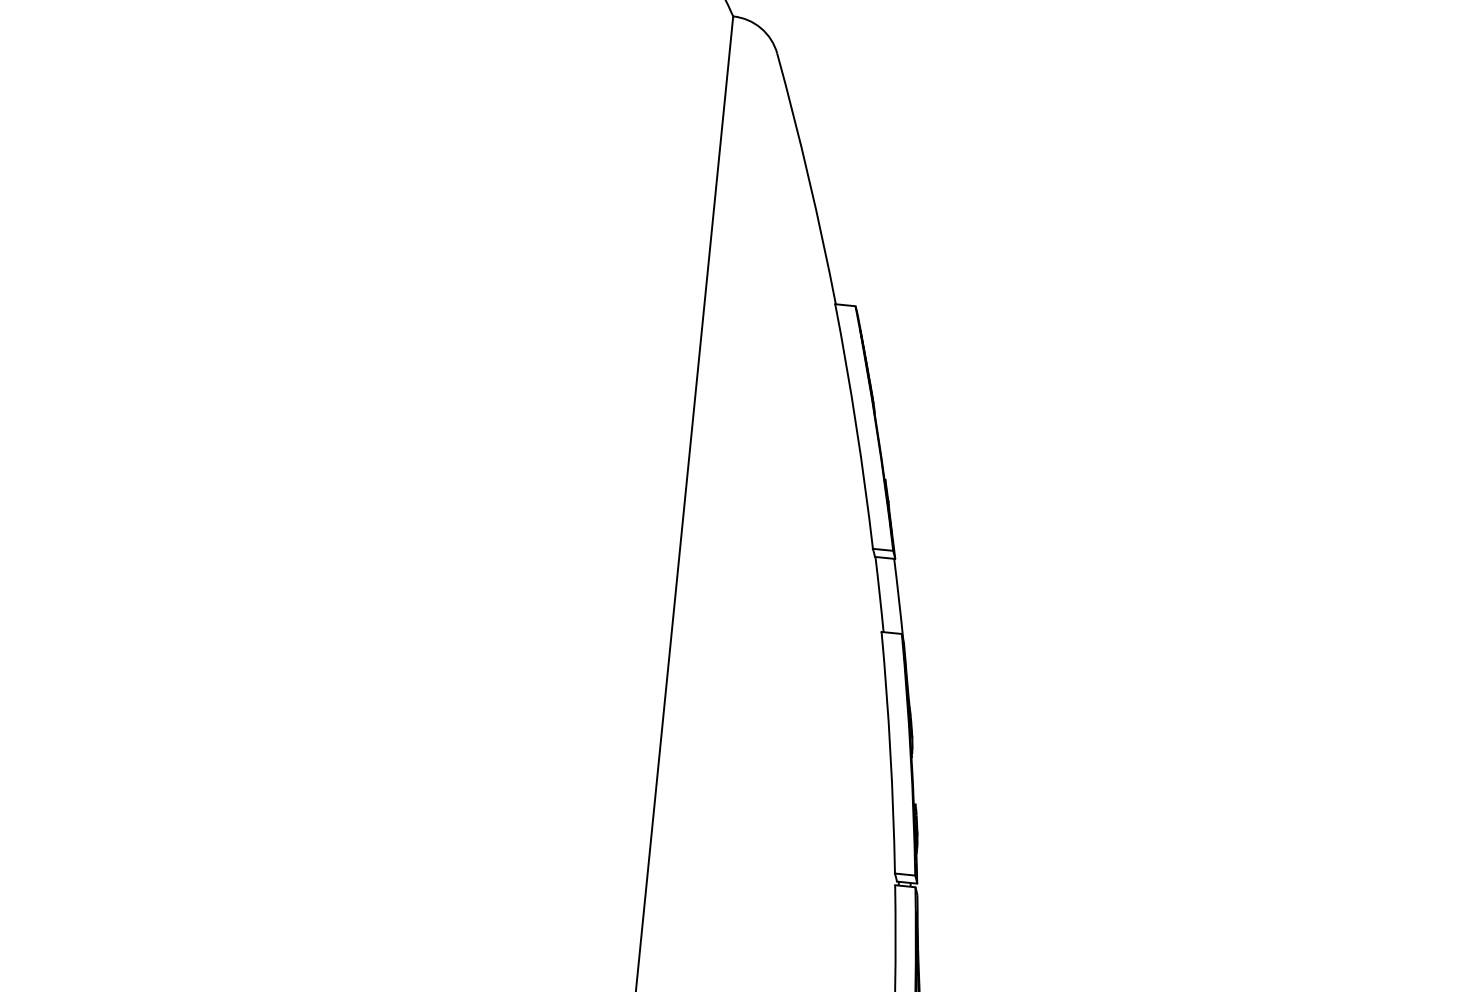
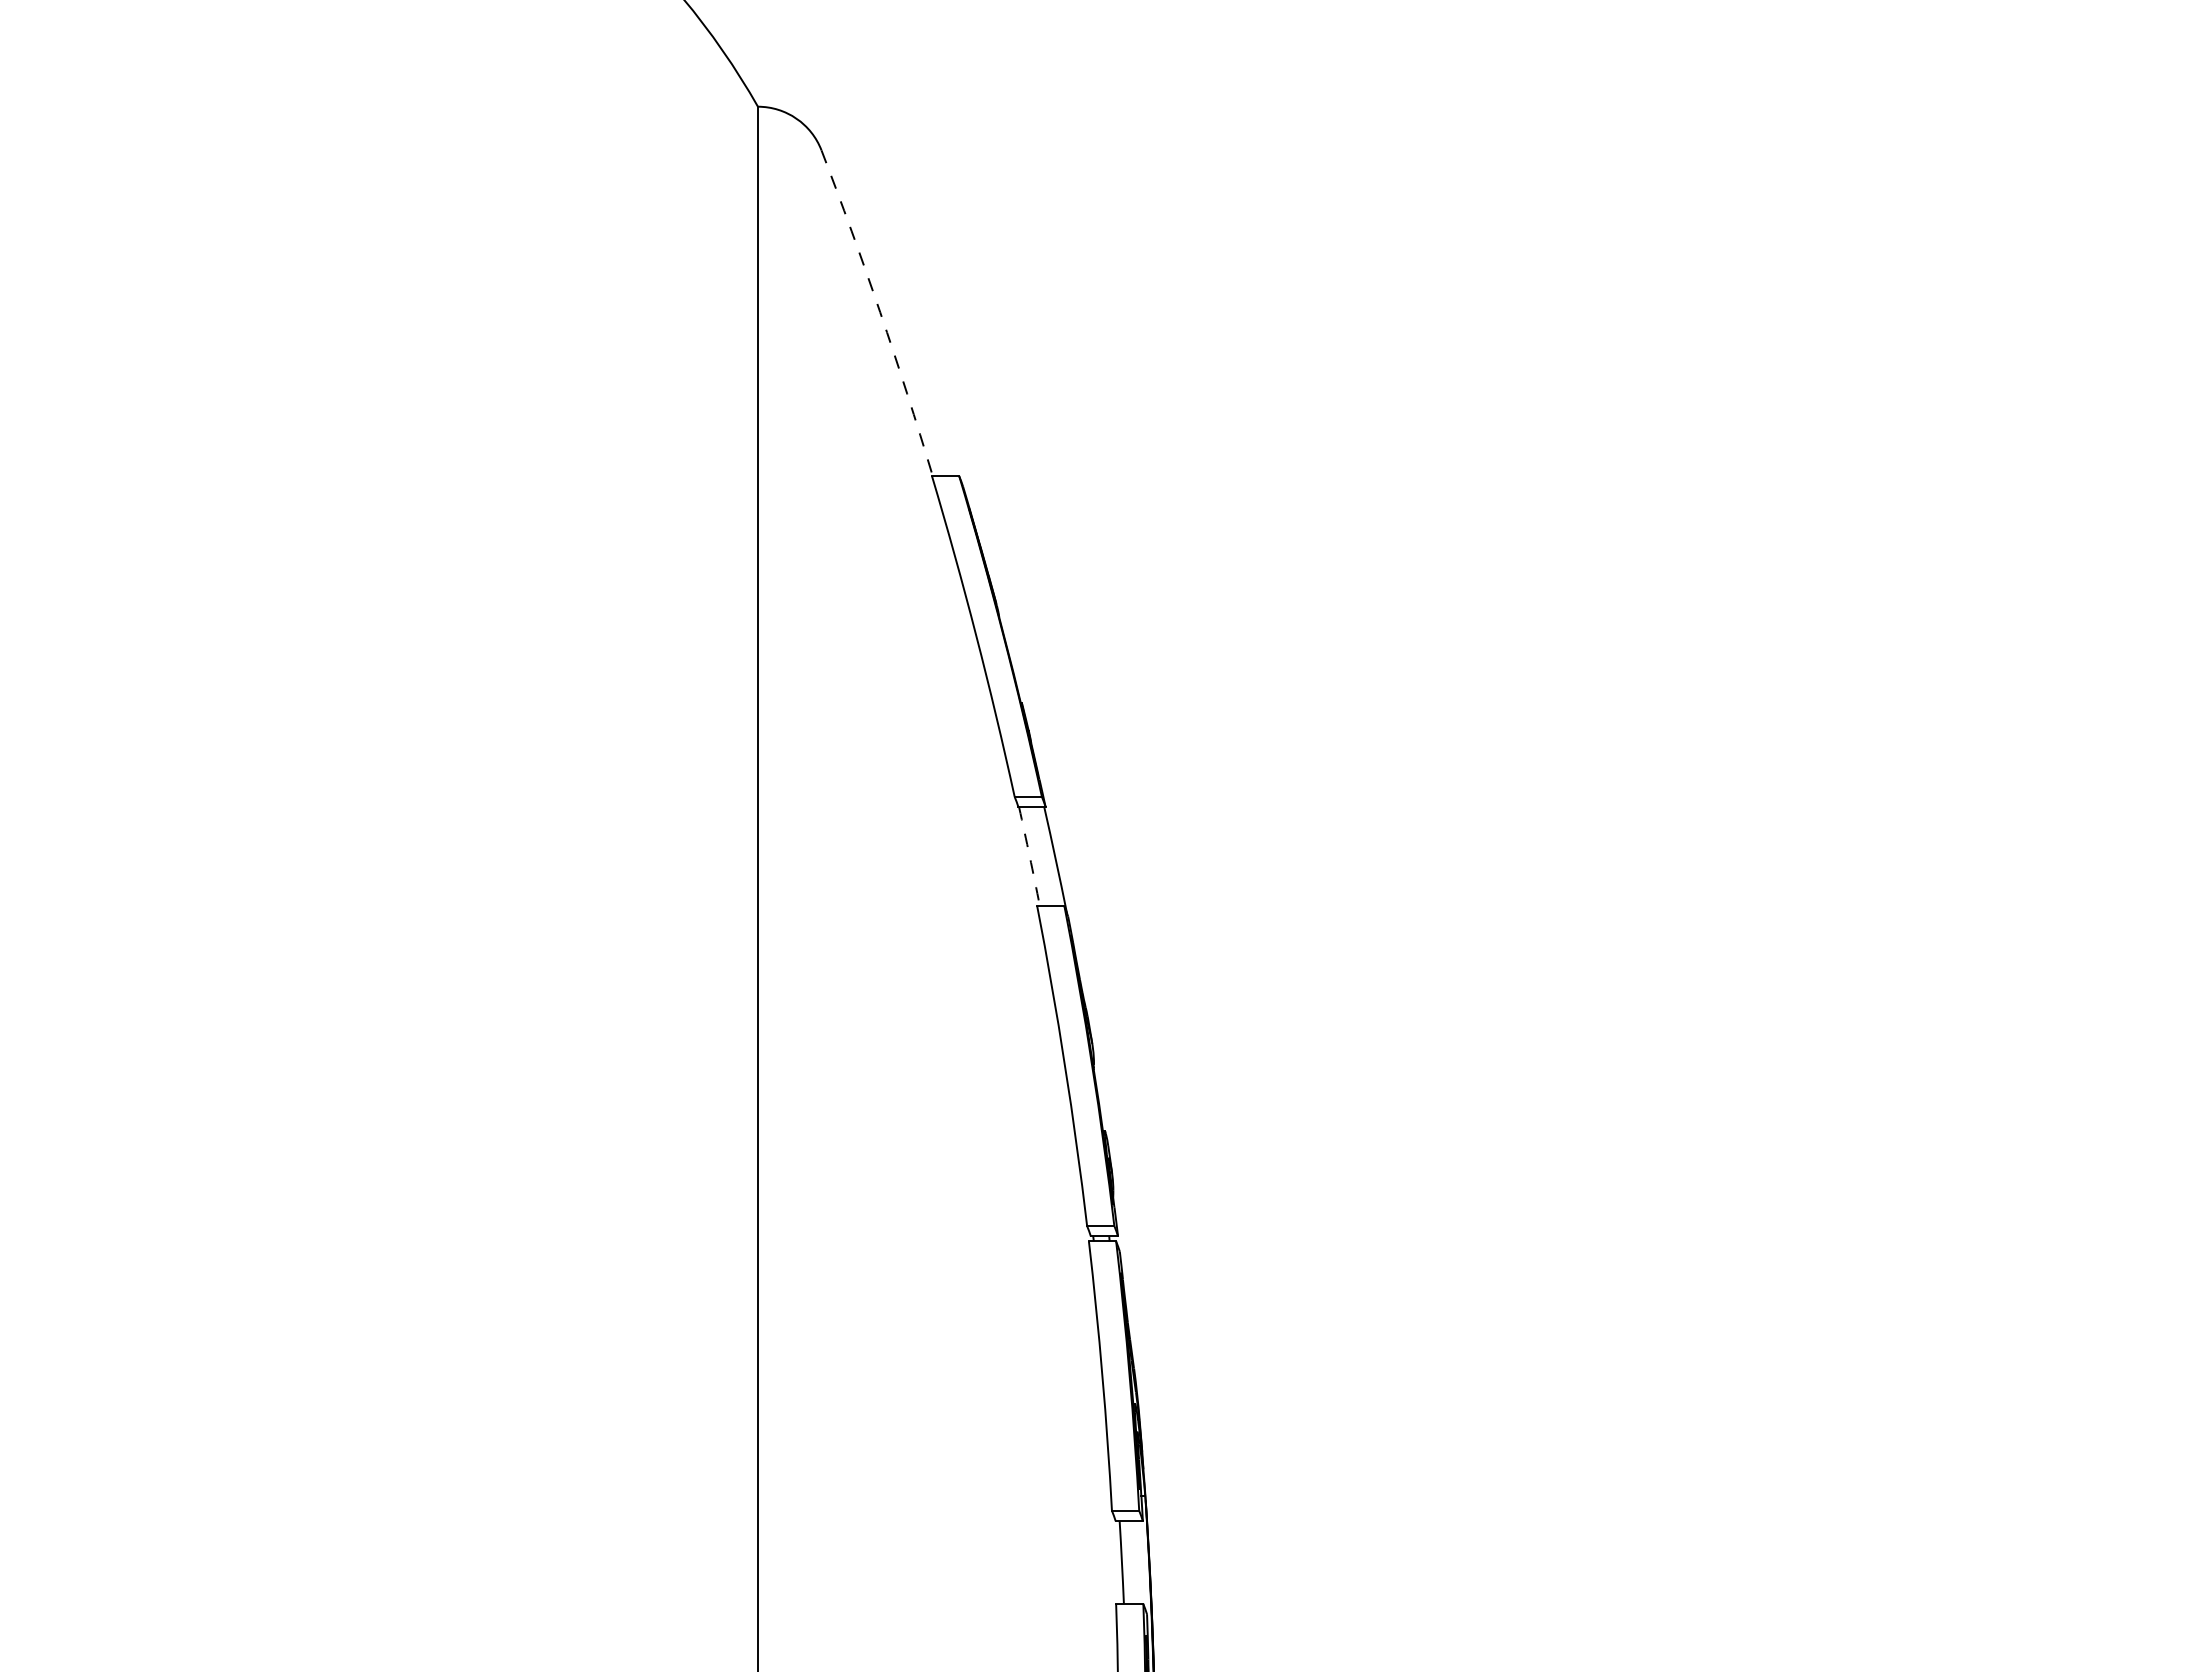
arc: (809, 178) -> (880, 312), solid -> dashed
arc: (879, 594) -> (1029, 856), solid -> dashed

